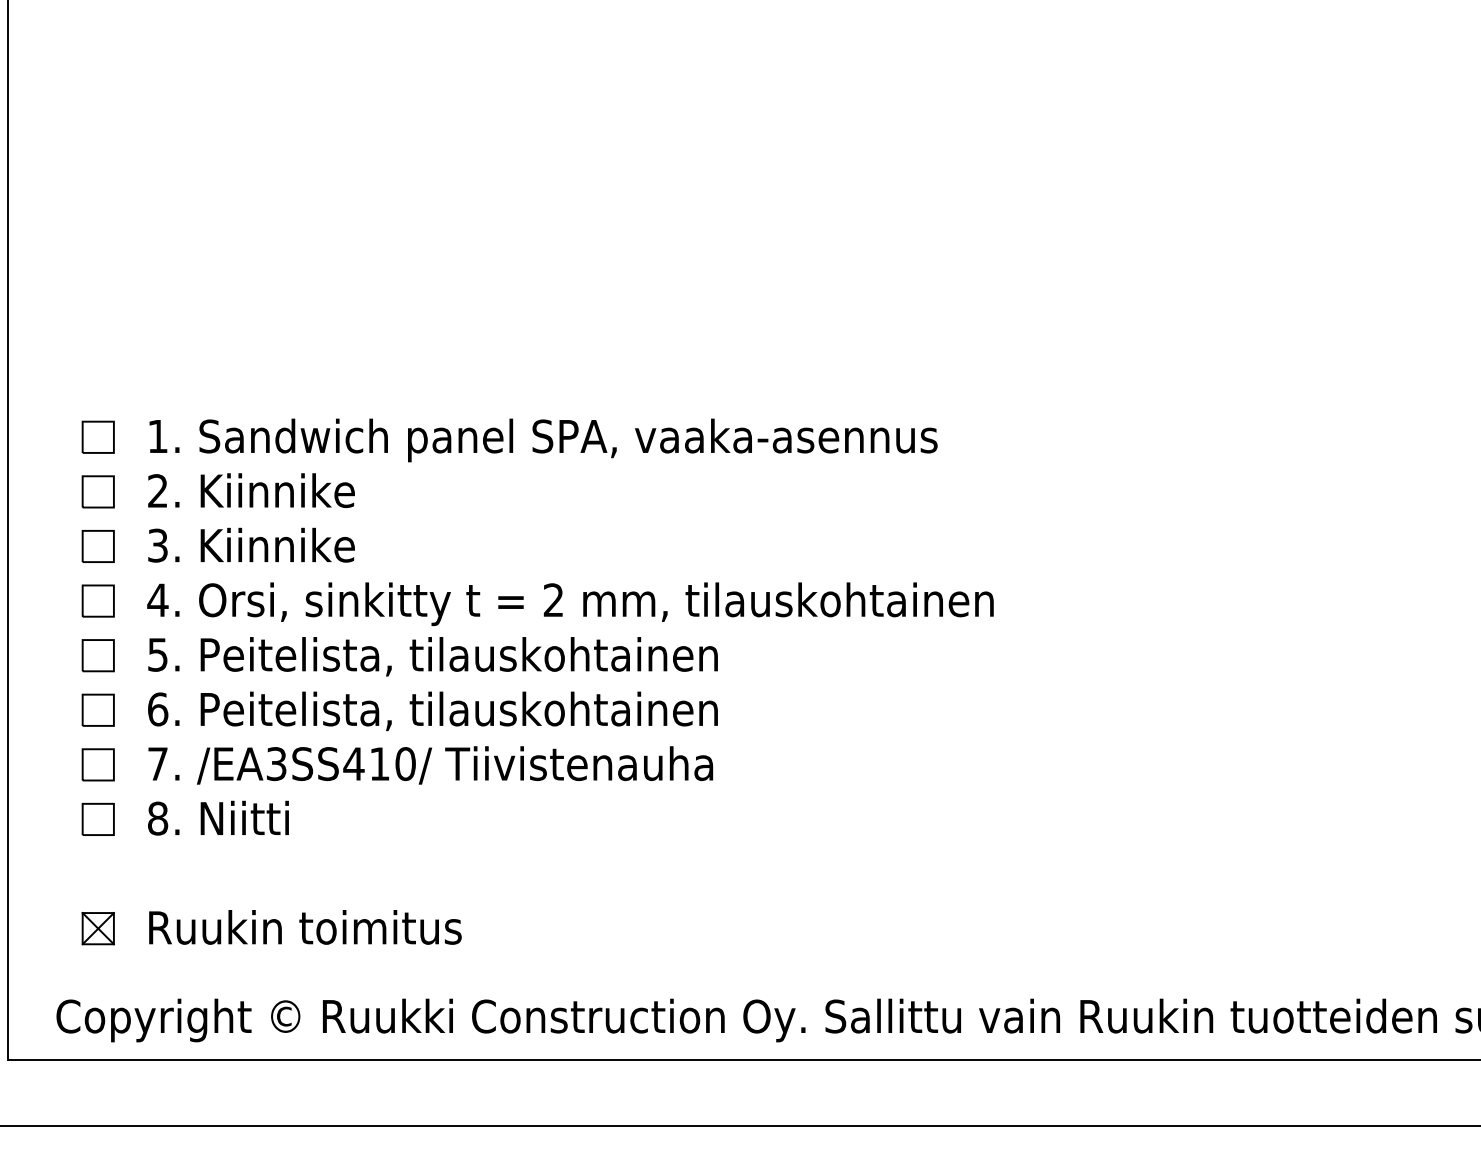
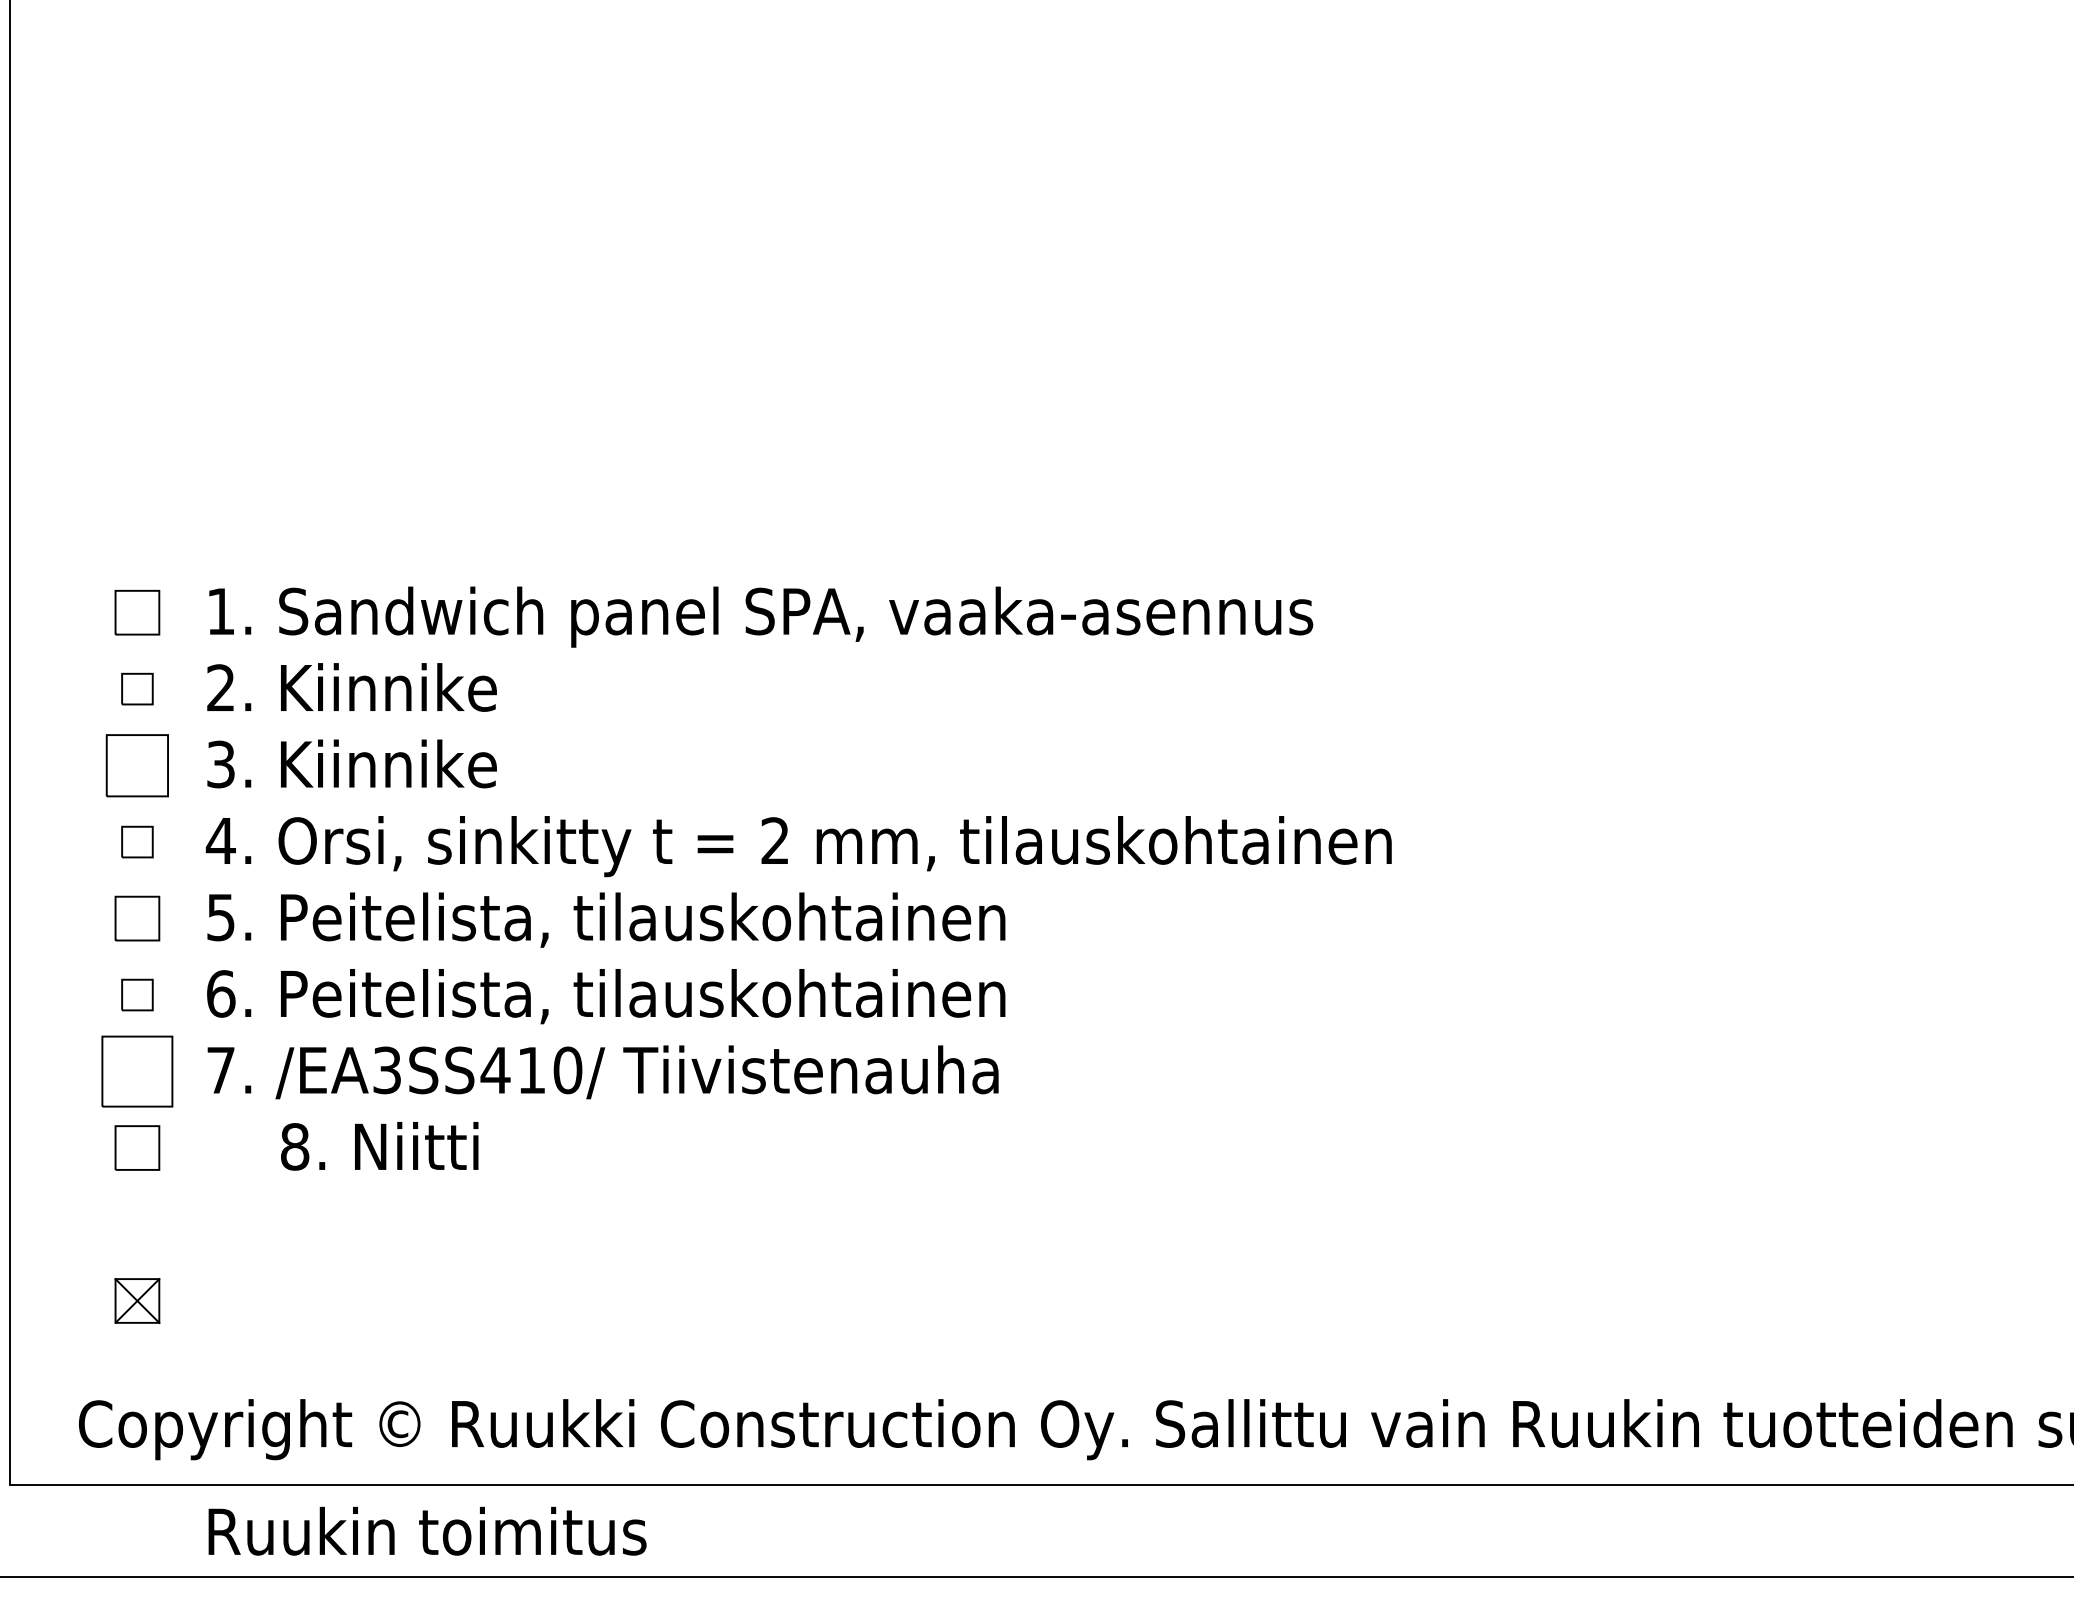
part: (98, 491) -> (137, 688), size x0.7
part: (98, 546) -> (137, 765), size x1.4
part: (98, 600) -> (137, 841), size x0.7
part: (98, 709) -> (137, 994), size x0.7
part: (98, 764) -> (137, 1071), size x1.6
text: (218, 818) -> (379, 1146), moved
text: (305, 926) -> (427, 1530), moved

